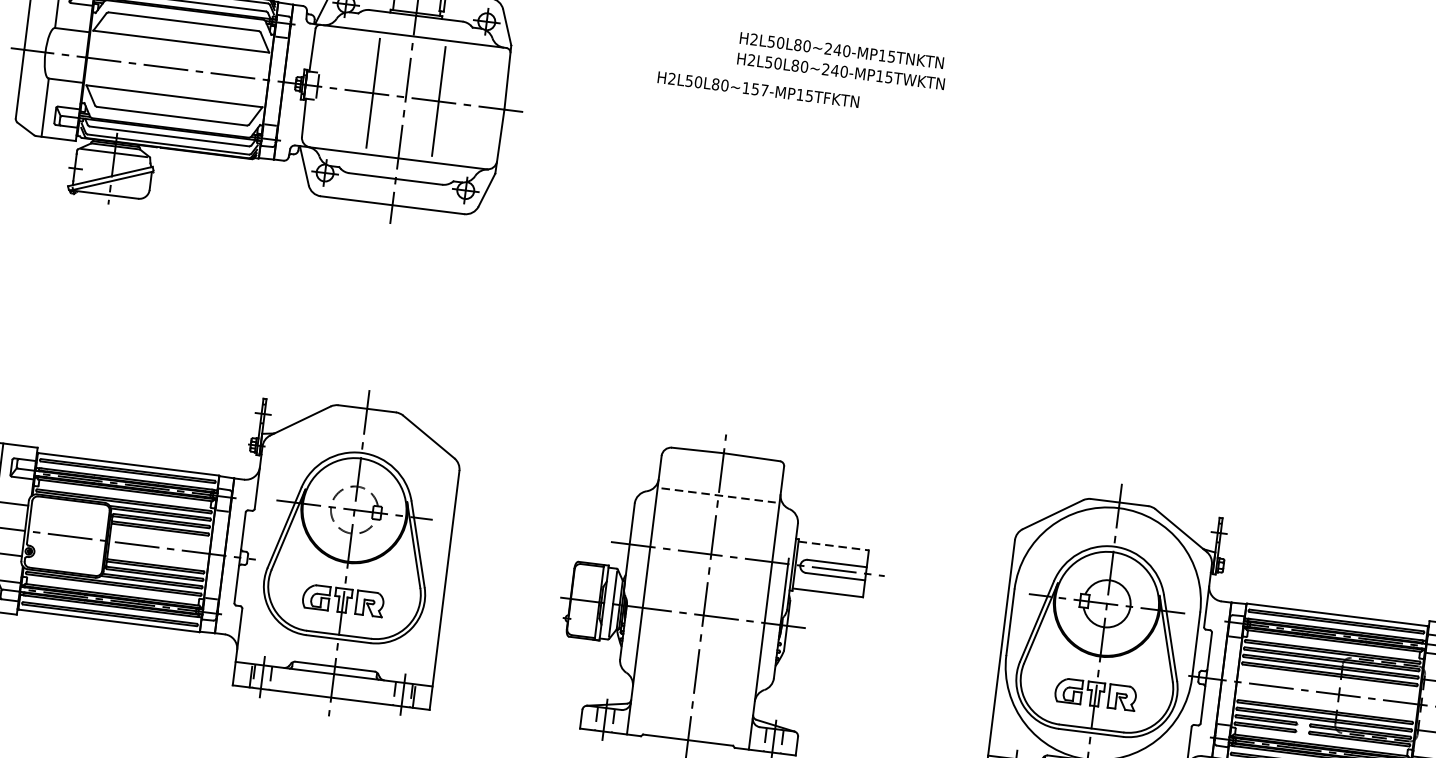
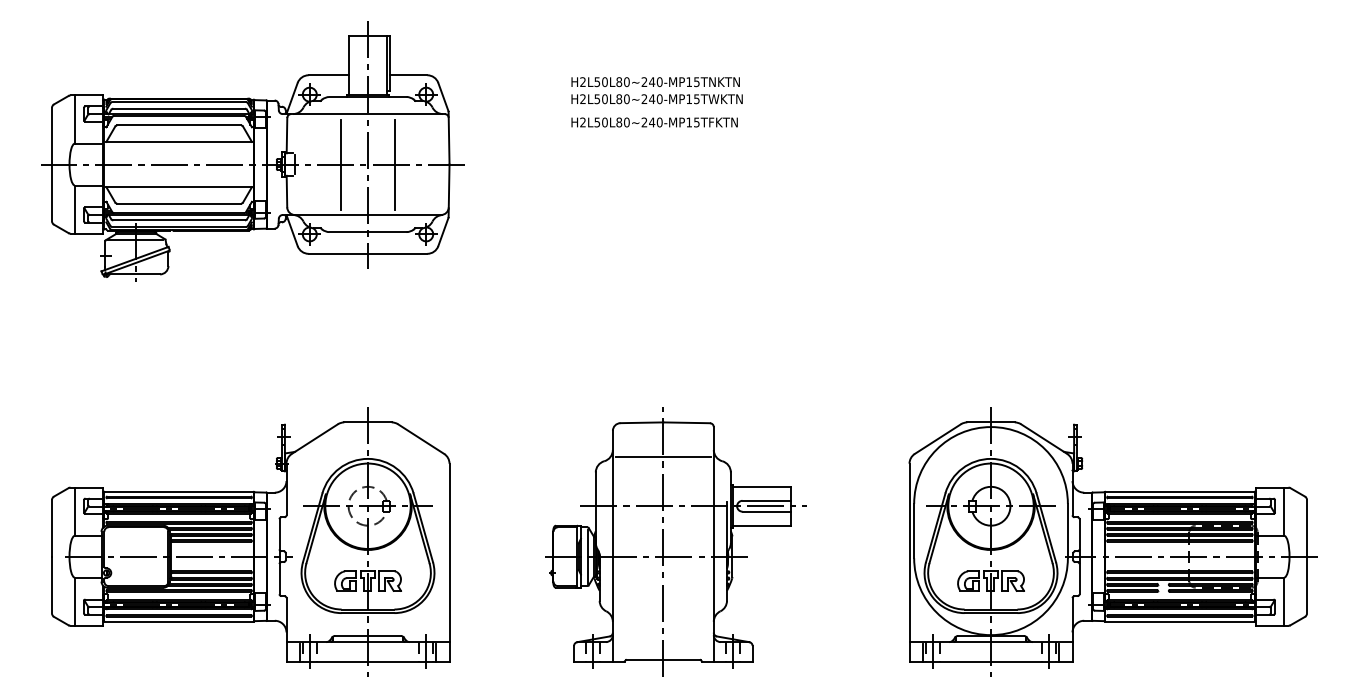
text: (841, 60) -> (656, 90), moved
text: (754, 89) -> (651, 122), H2L50L80~157-MP15TFKTN -> H2L50L80~240-MP15TFKTN
line: (718, 495) -> (663, 457), dashed -> solid
line: (833, 545) -> (762, 486), dashed -> solid

